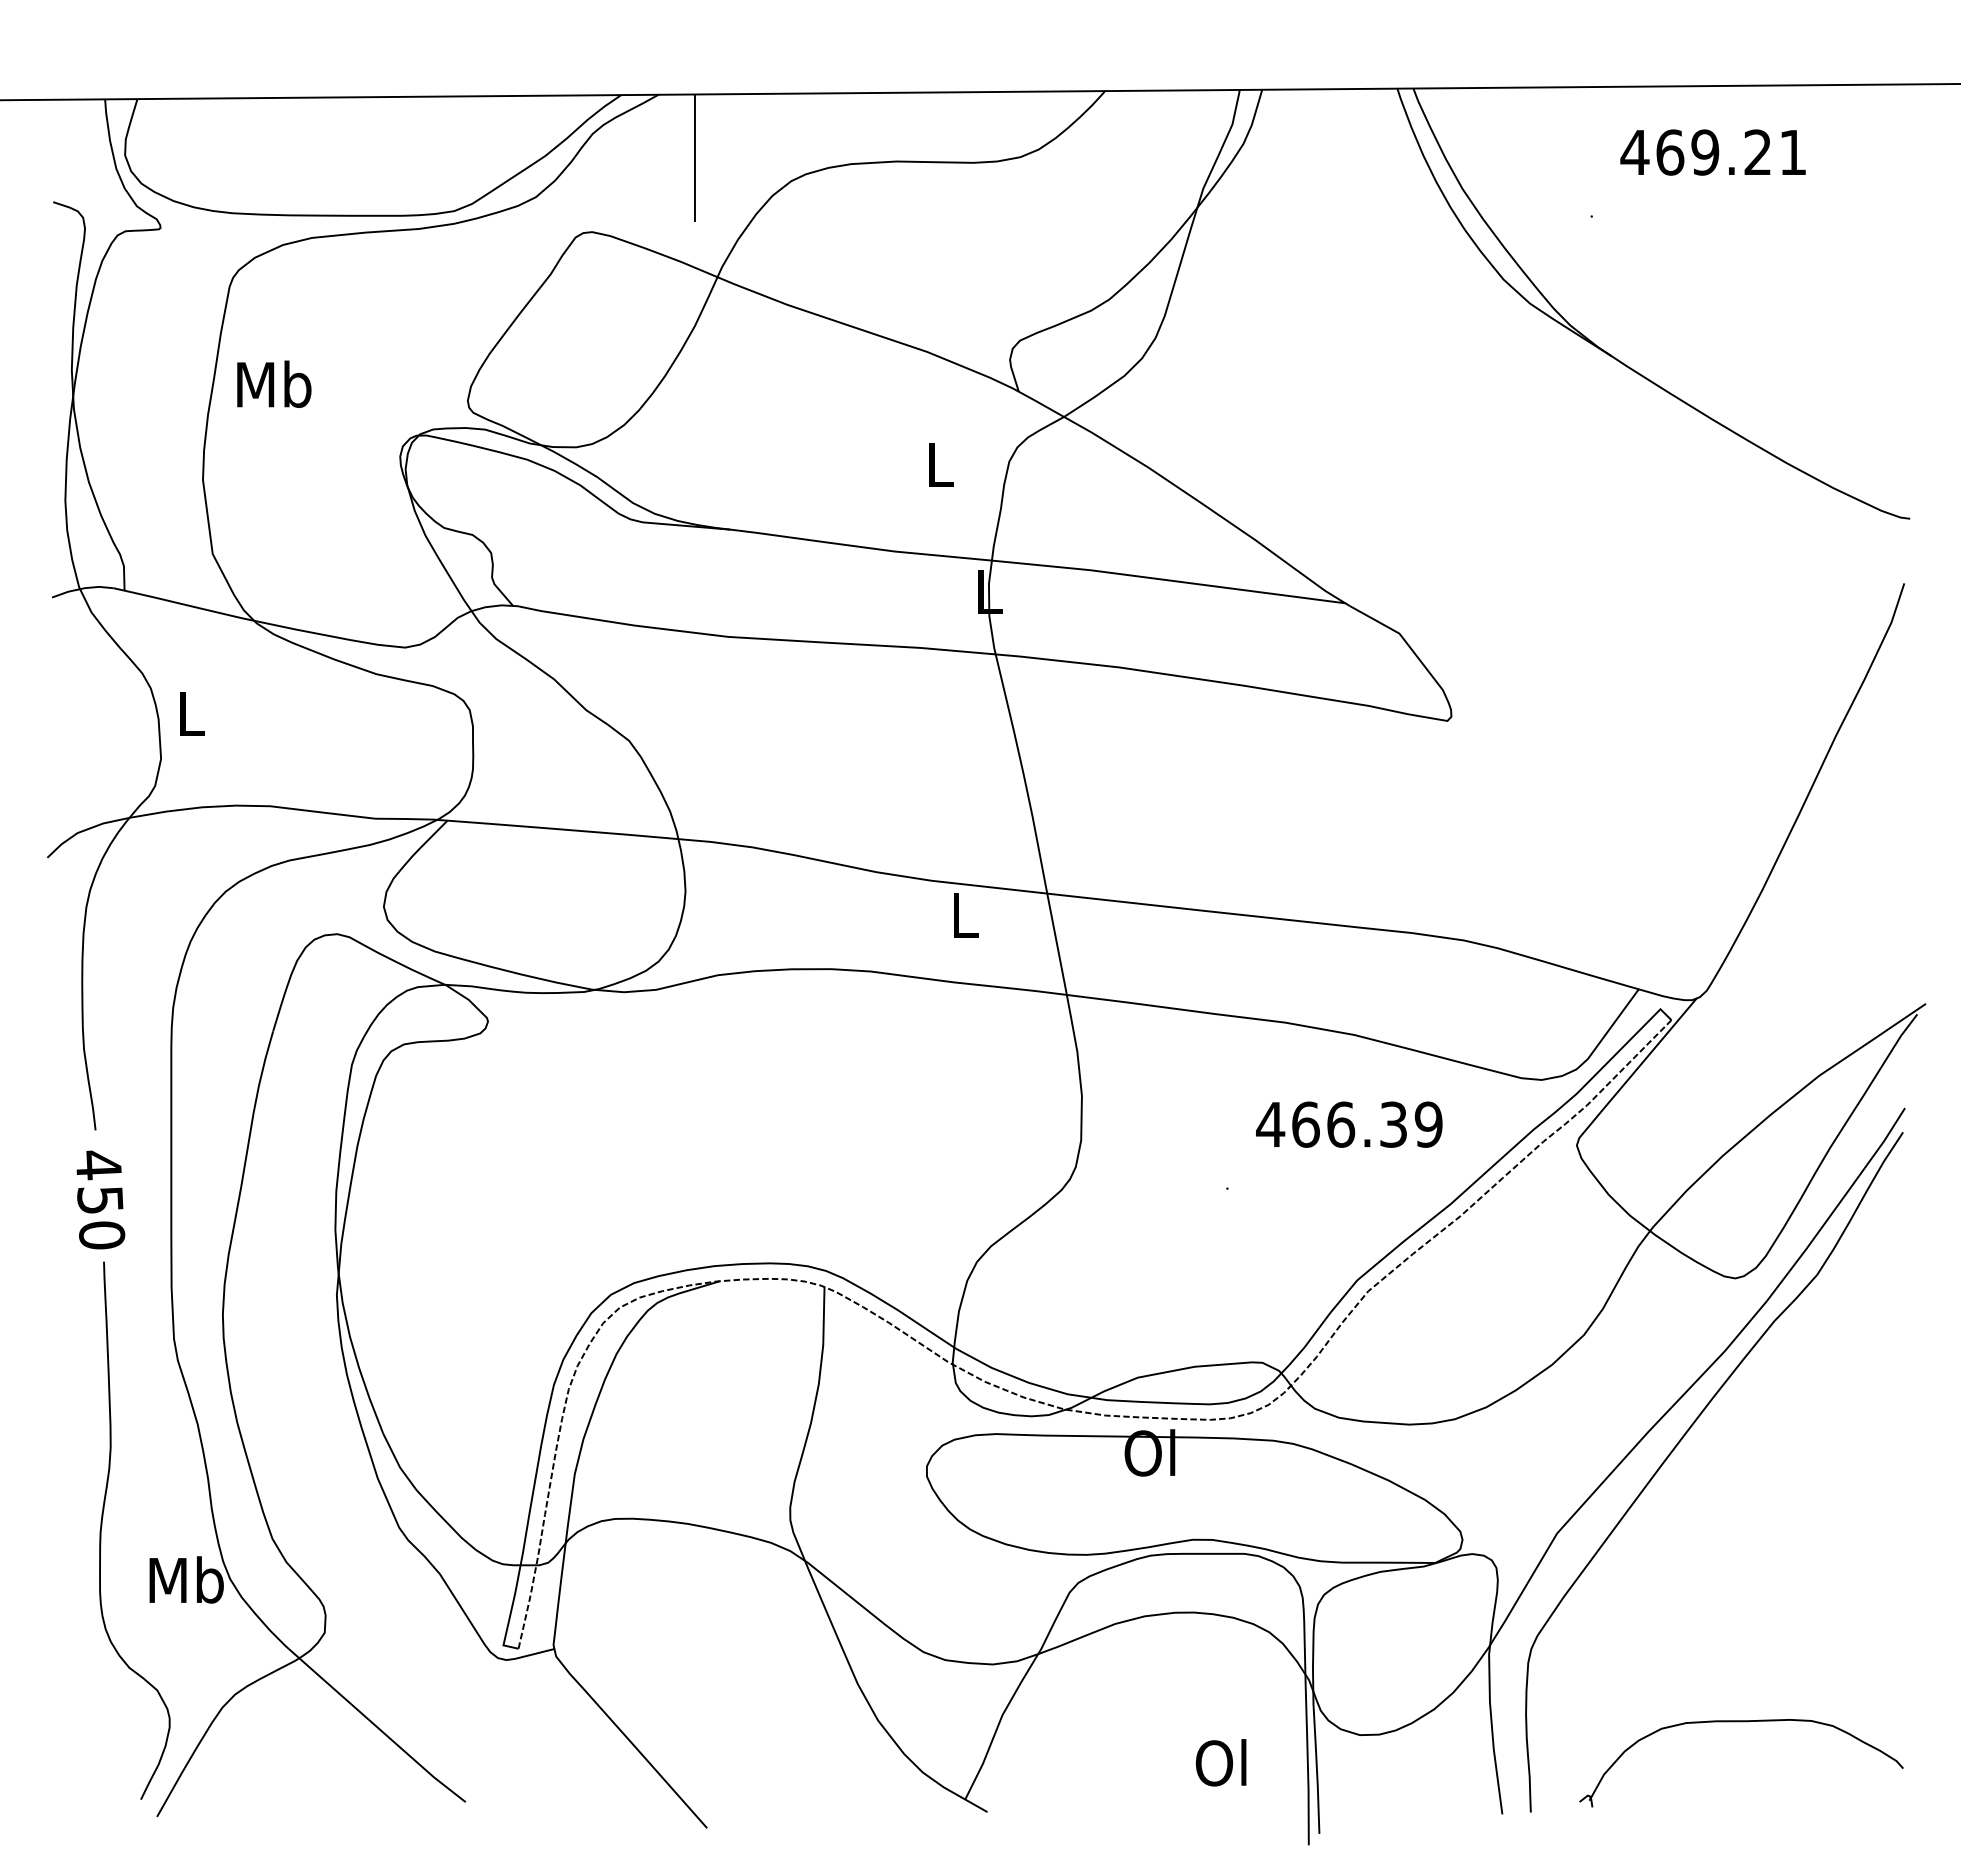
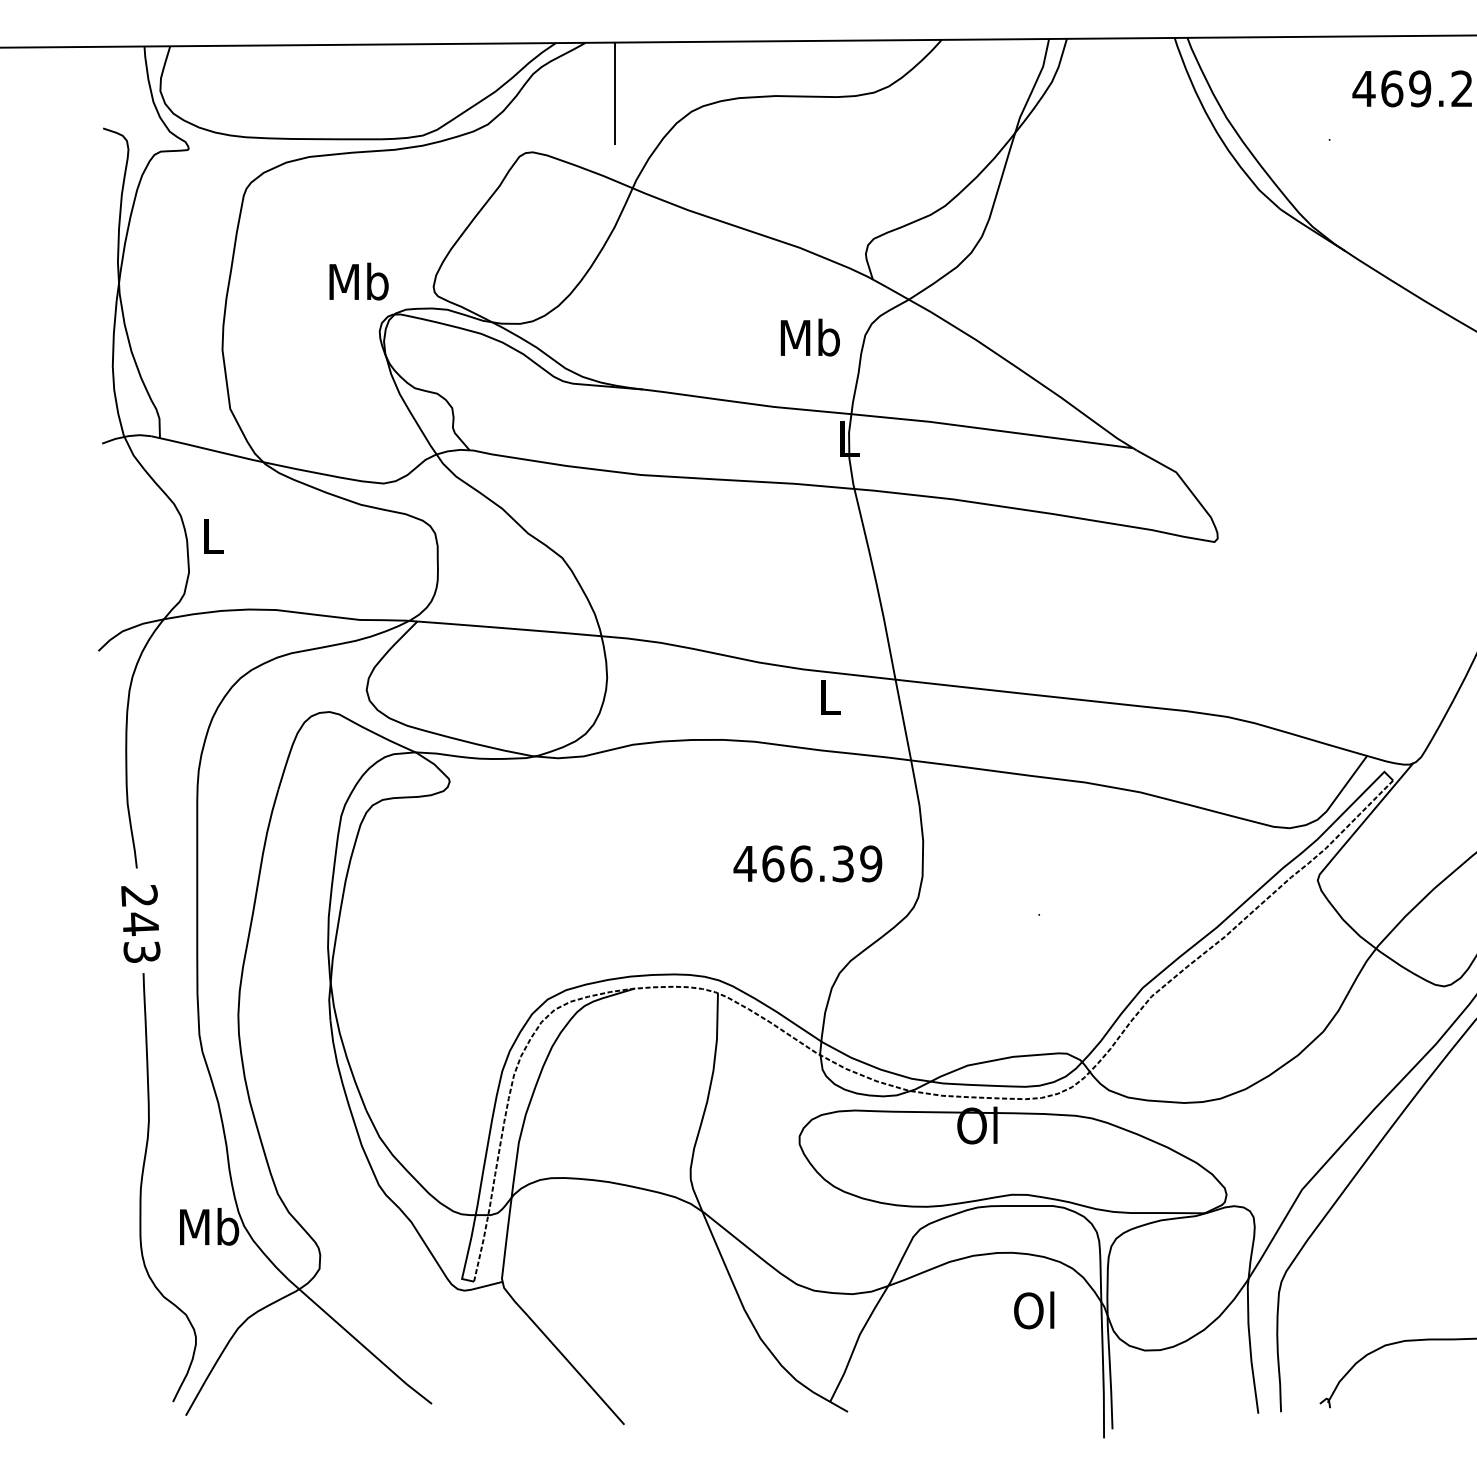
text: (274, 383) -> (359, 280), moved
text: (940, 464) -> (810, 337), L -> Mb
text: (1349, 1124) -> (808, 863), moved
text: (100, 1199) -> (140, 923), 450 -> 243
text: (1220, 1762) -> (1033, 1310), moved

